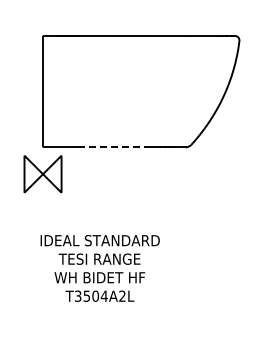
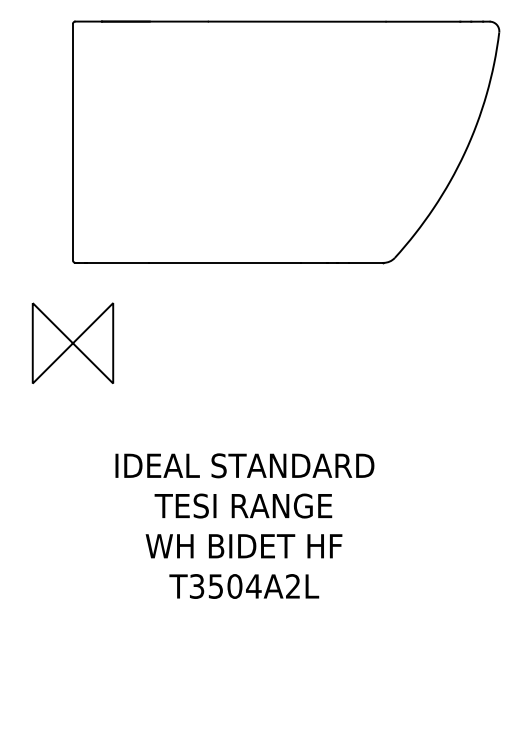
line: (113, 147) -> (225, 263), dashed -> solid
part: (42, 174) -> (71, 343), moved
text: (99, 268) -> (243, 526), moved

